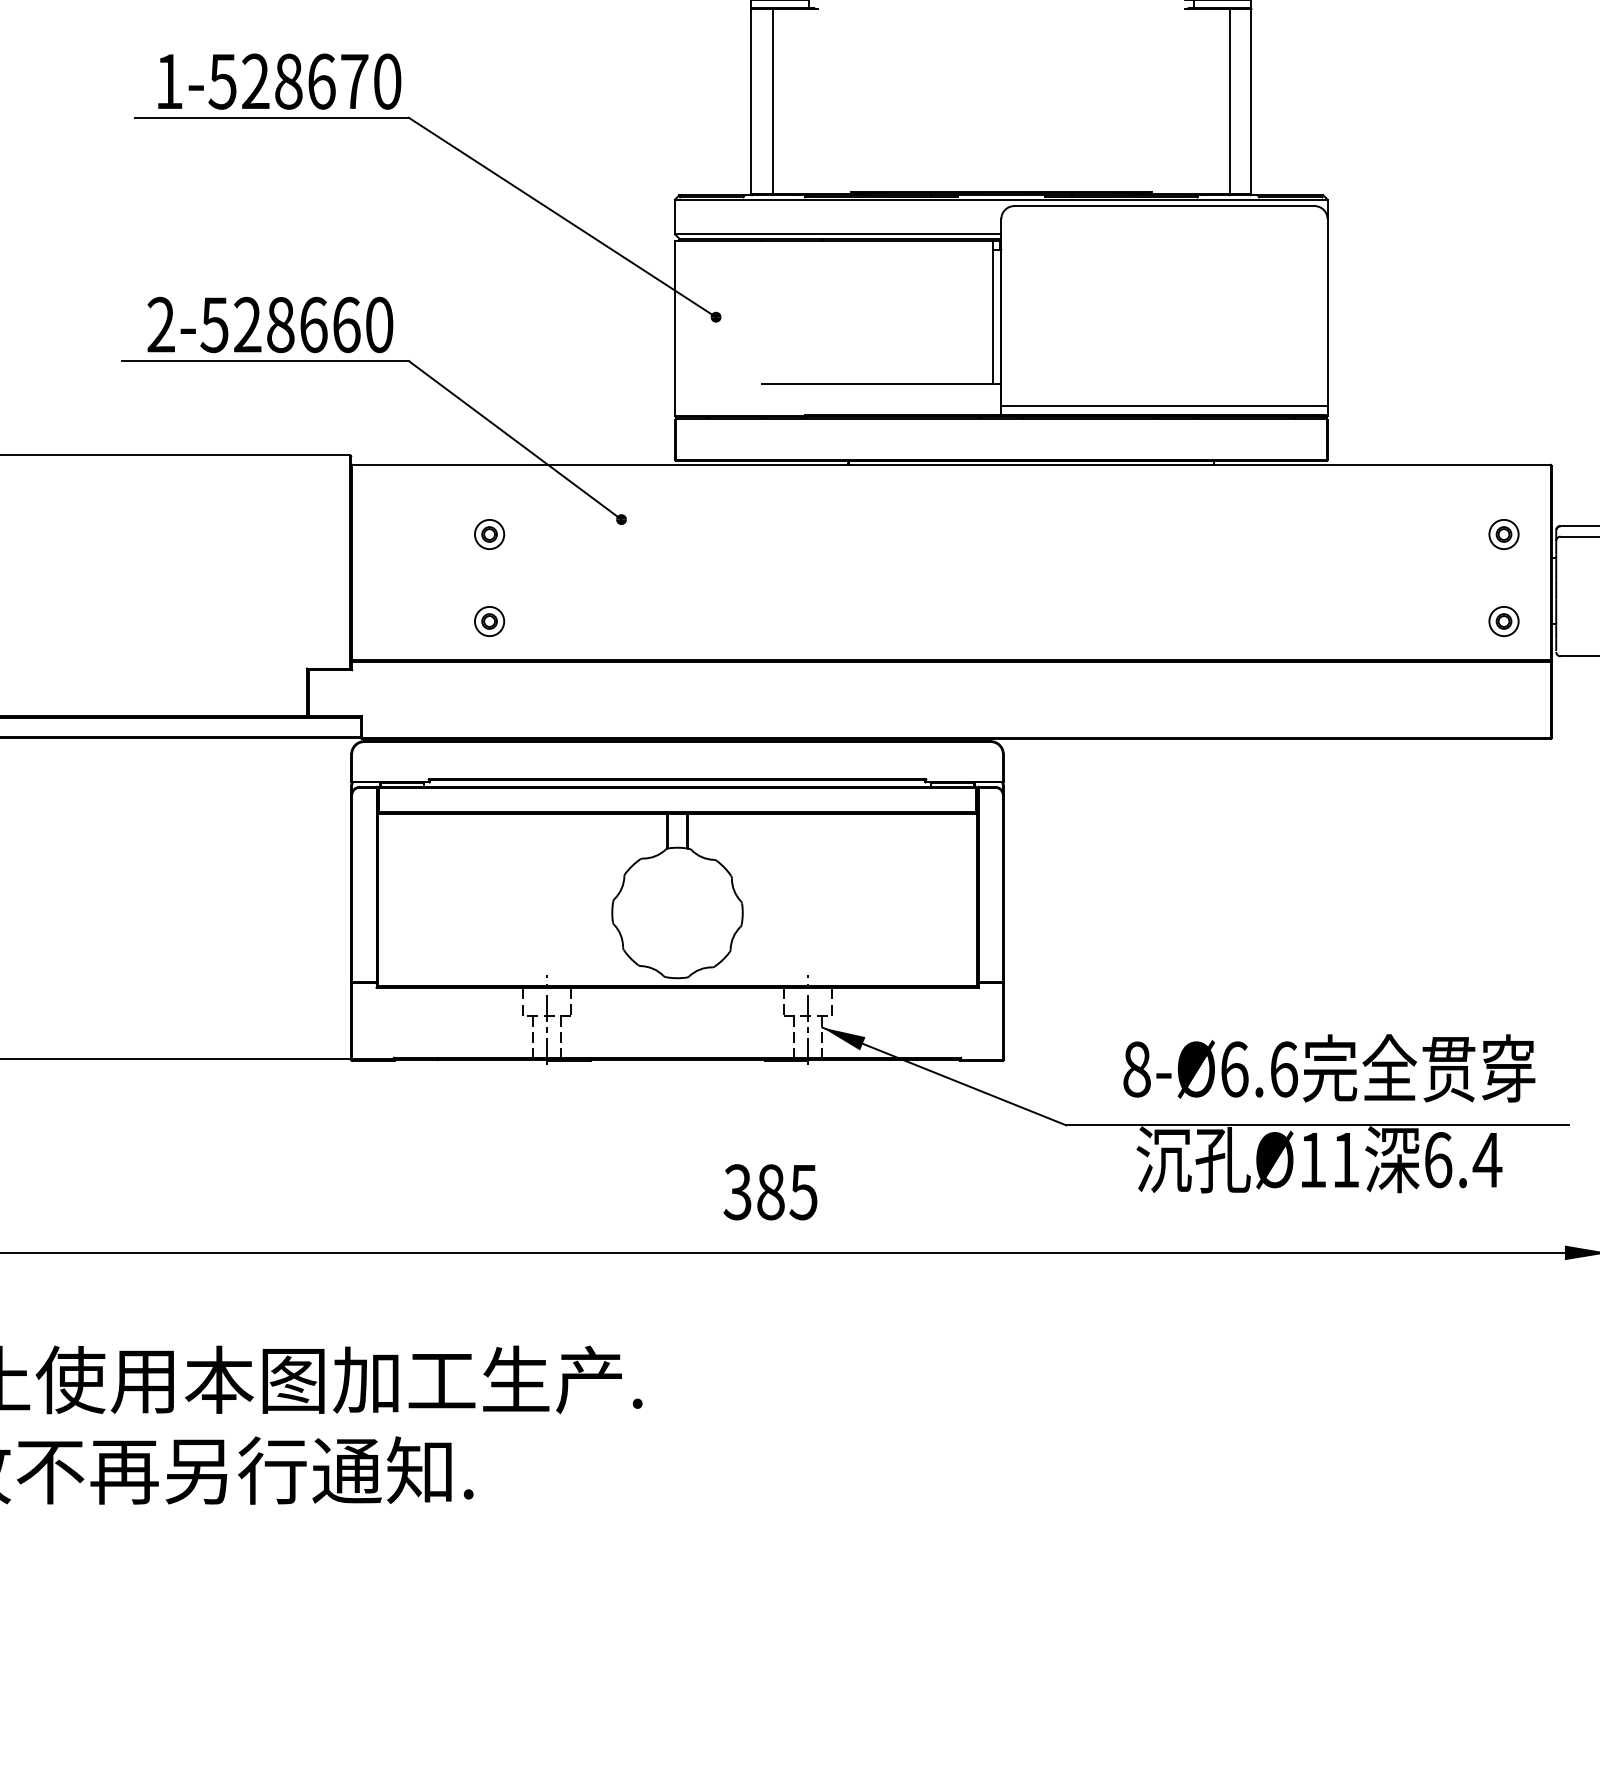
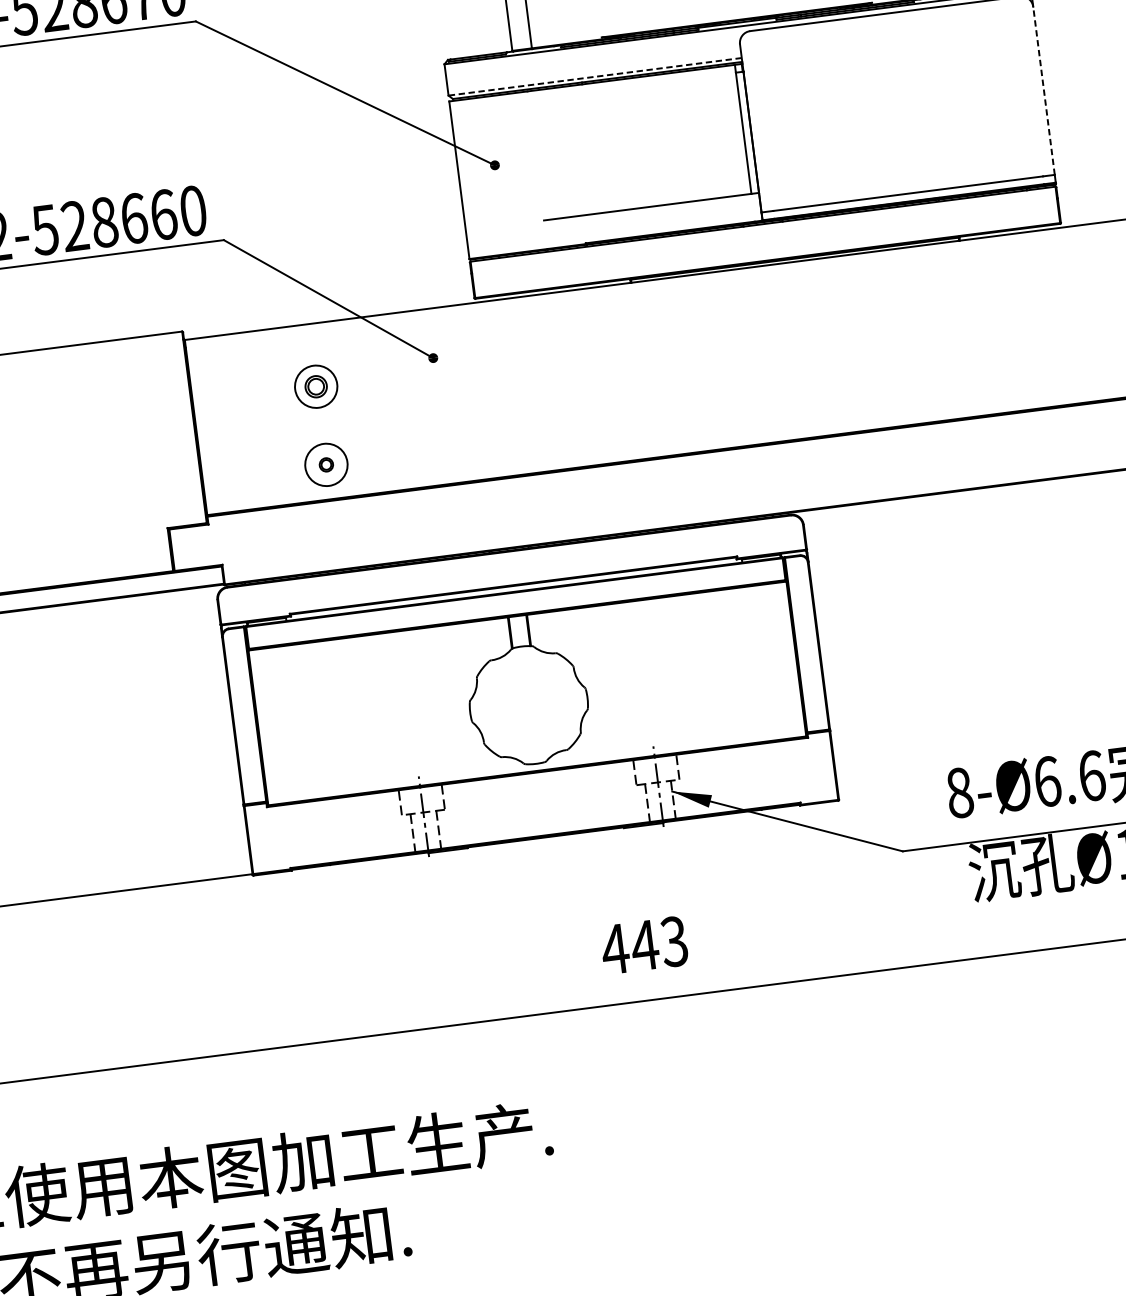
line: (837, 234) -> (594, 77), solid -> dashed
line: (1327, 312) -> (1043, 90), solid -> dashed
part: (489, 534) -> (316, 386), size x1.6
circle: (489, 621) -> (326, 464), size x1.6
text: (769, 1192) -> (643, 945), 385 -> 443

